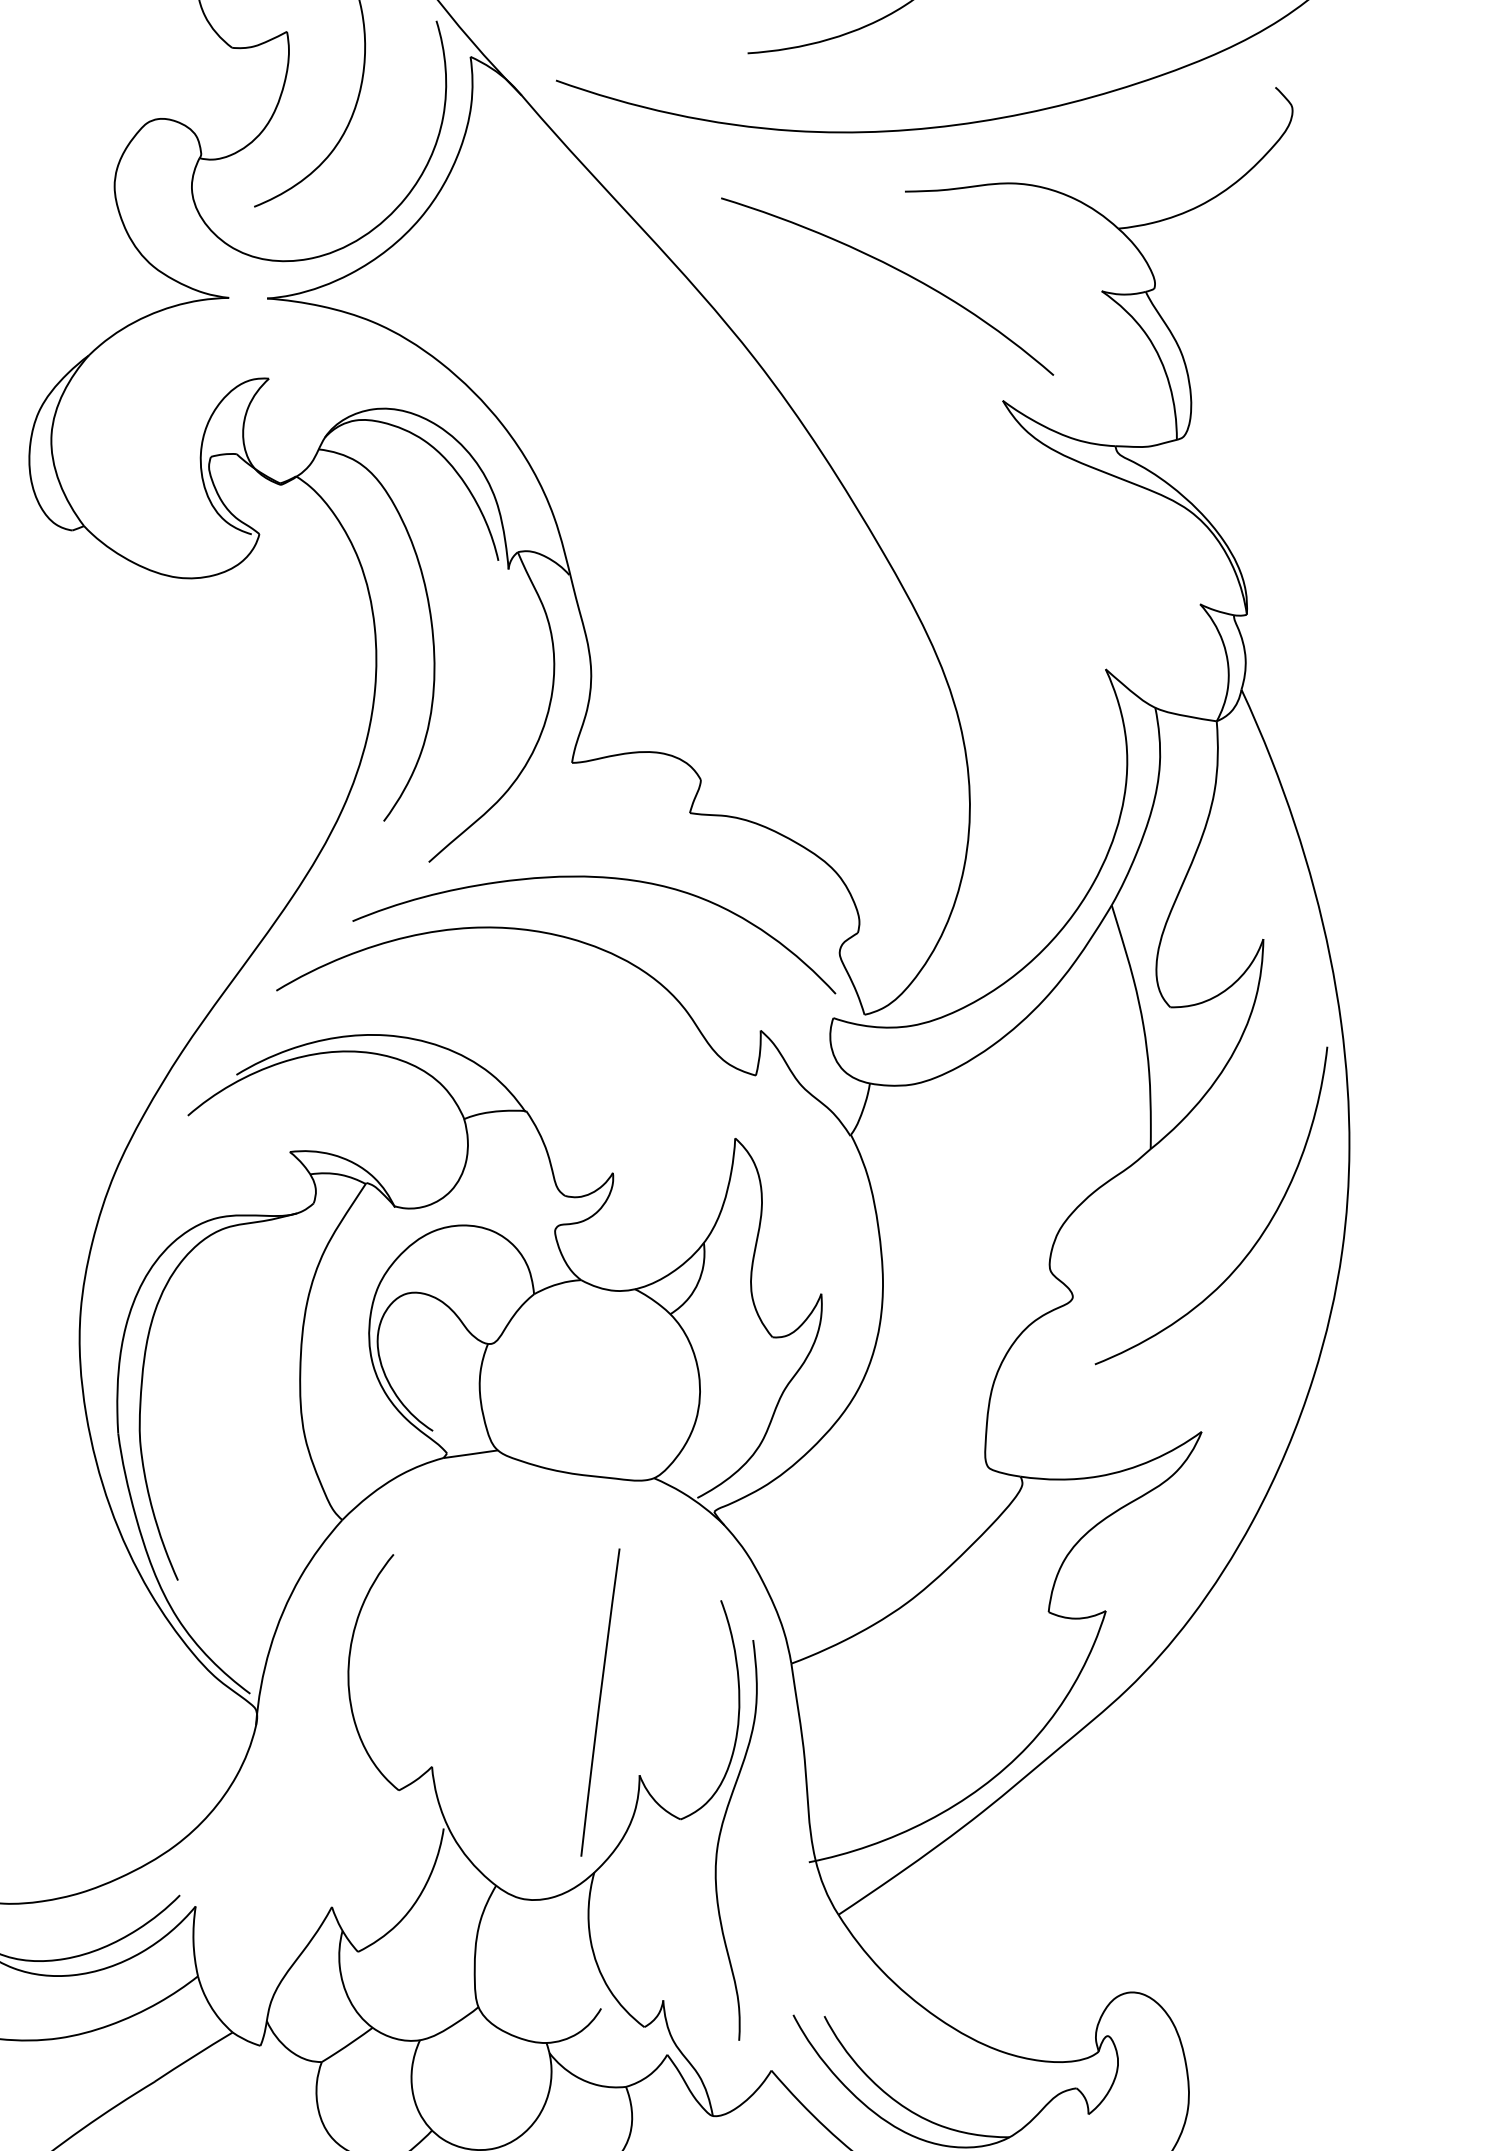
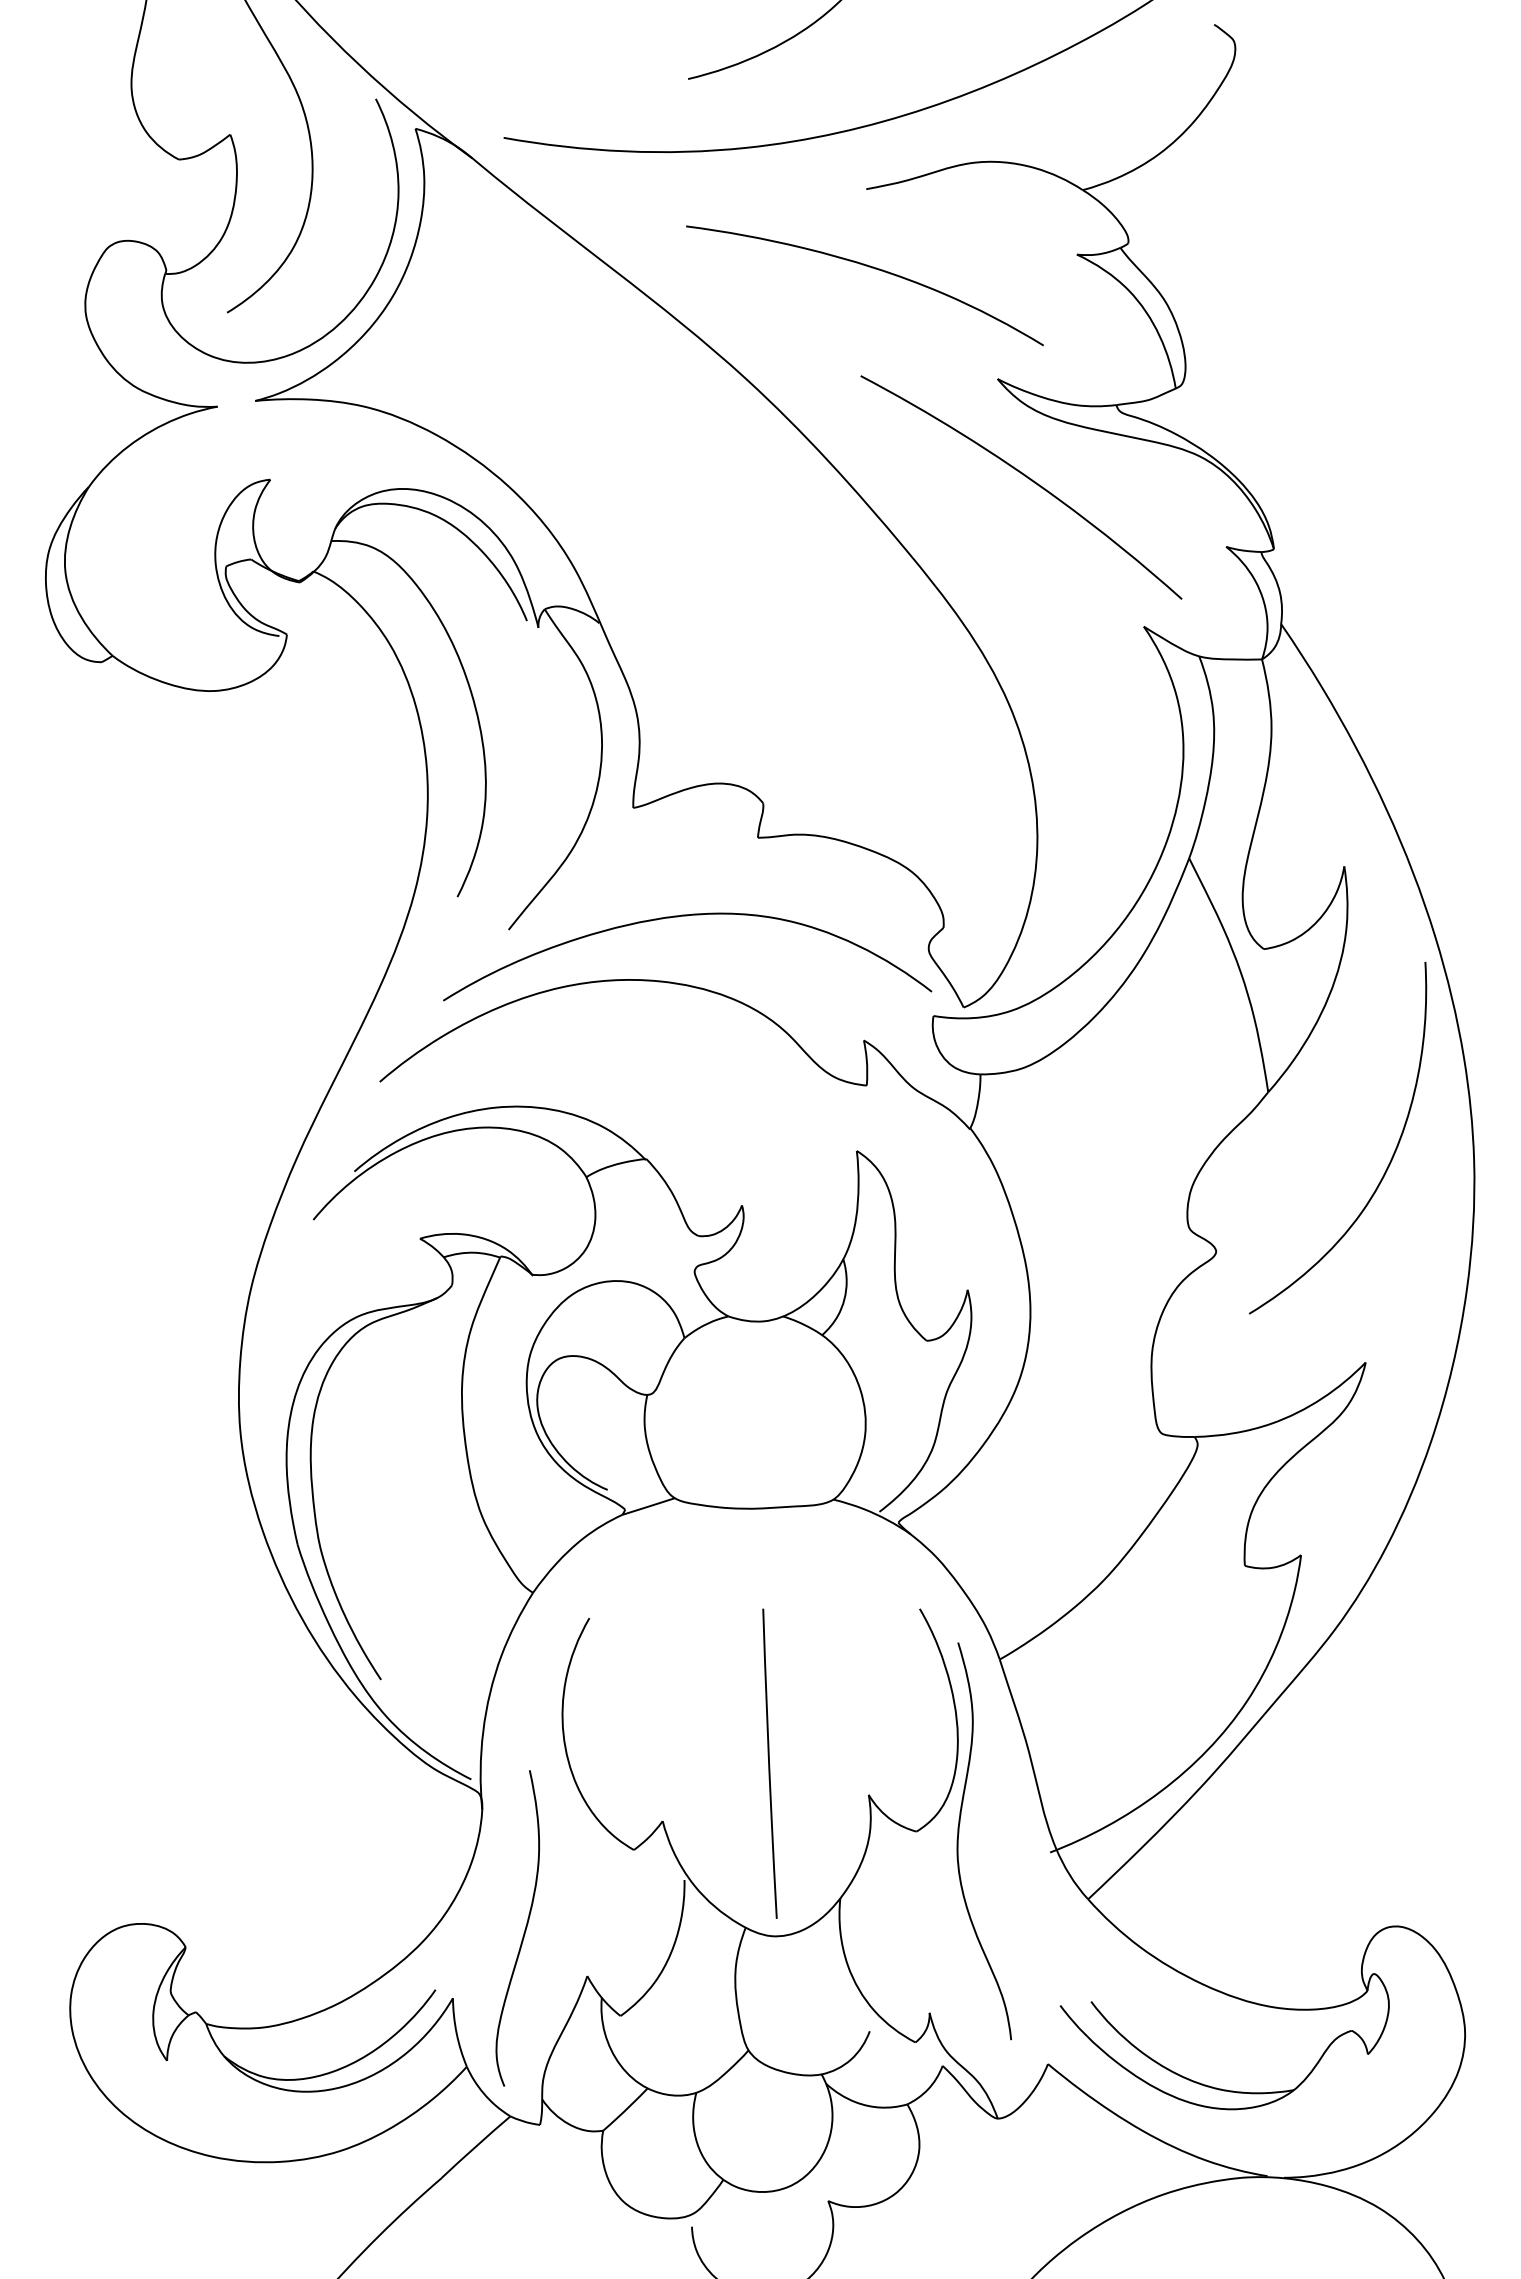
curve: (1016, 504) -> (1028, 479), added
line: (599, 1702) -> (769, 1763), moved
curve: (277, 1850) -> (524, 1929), added

